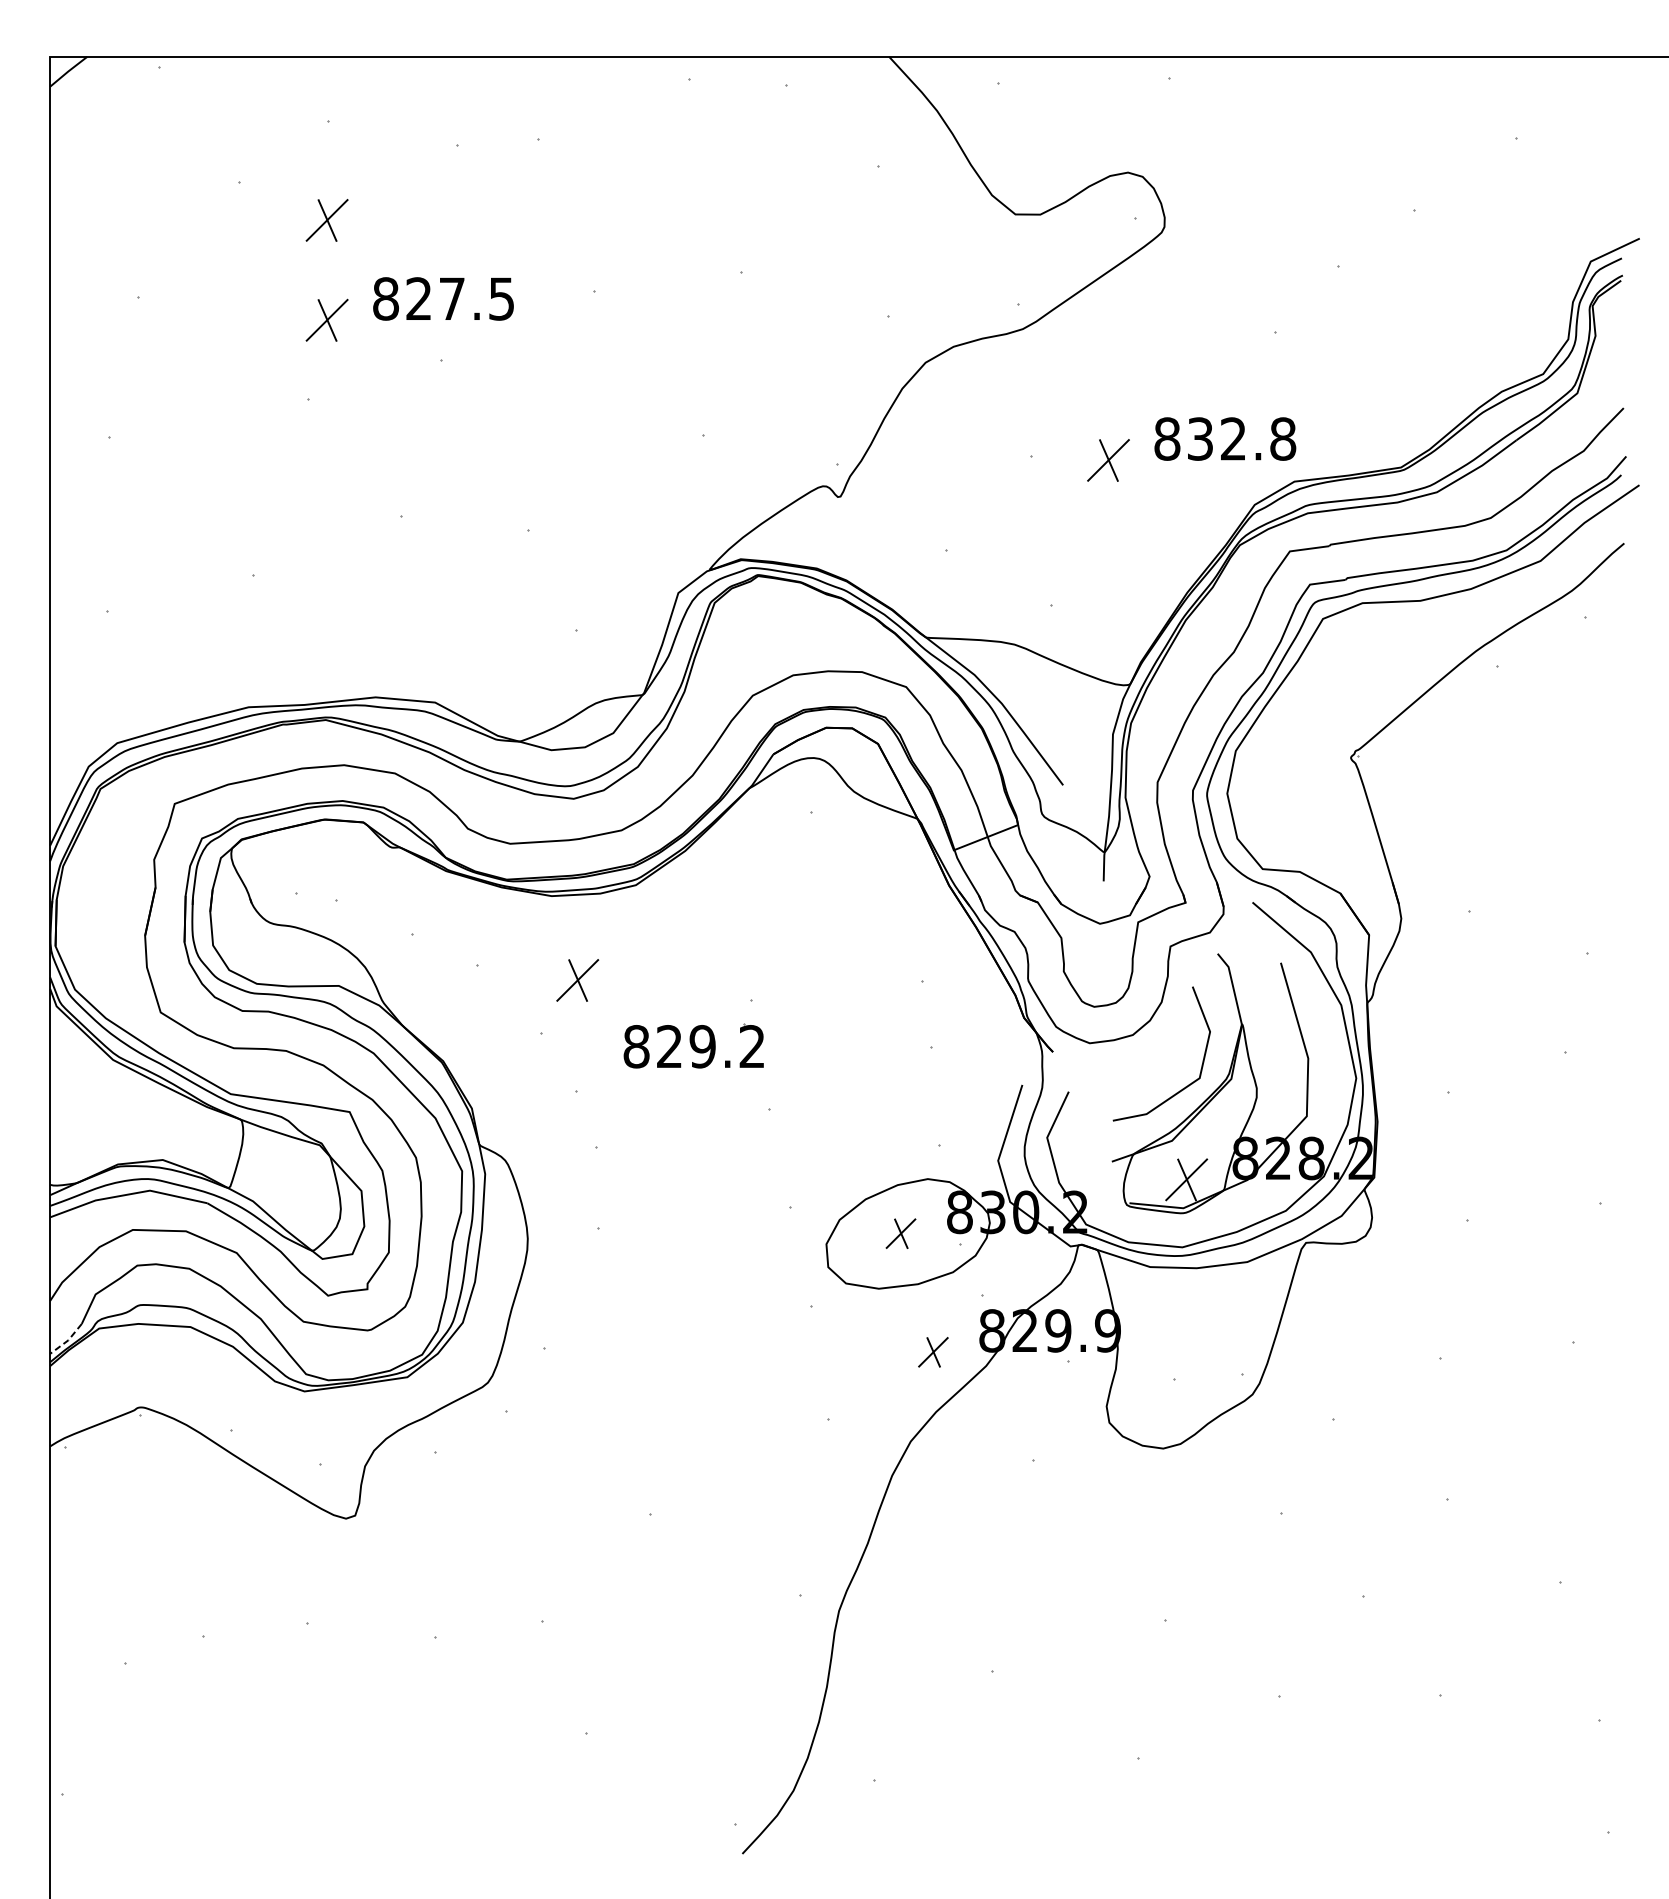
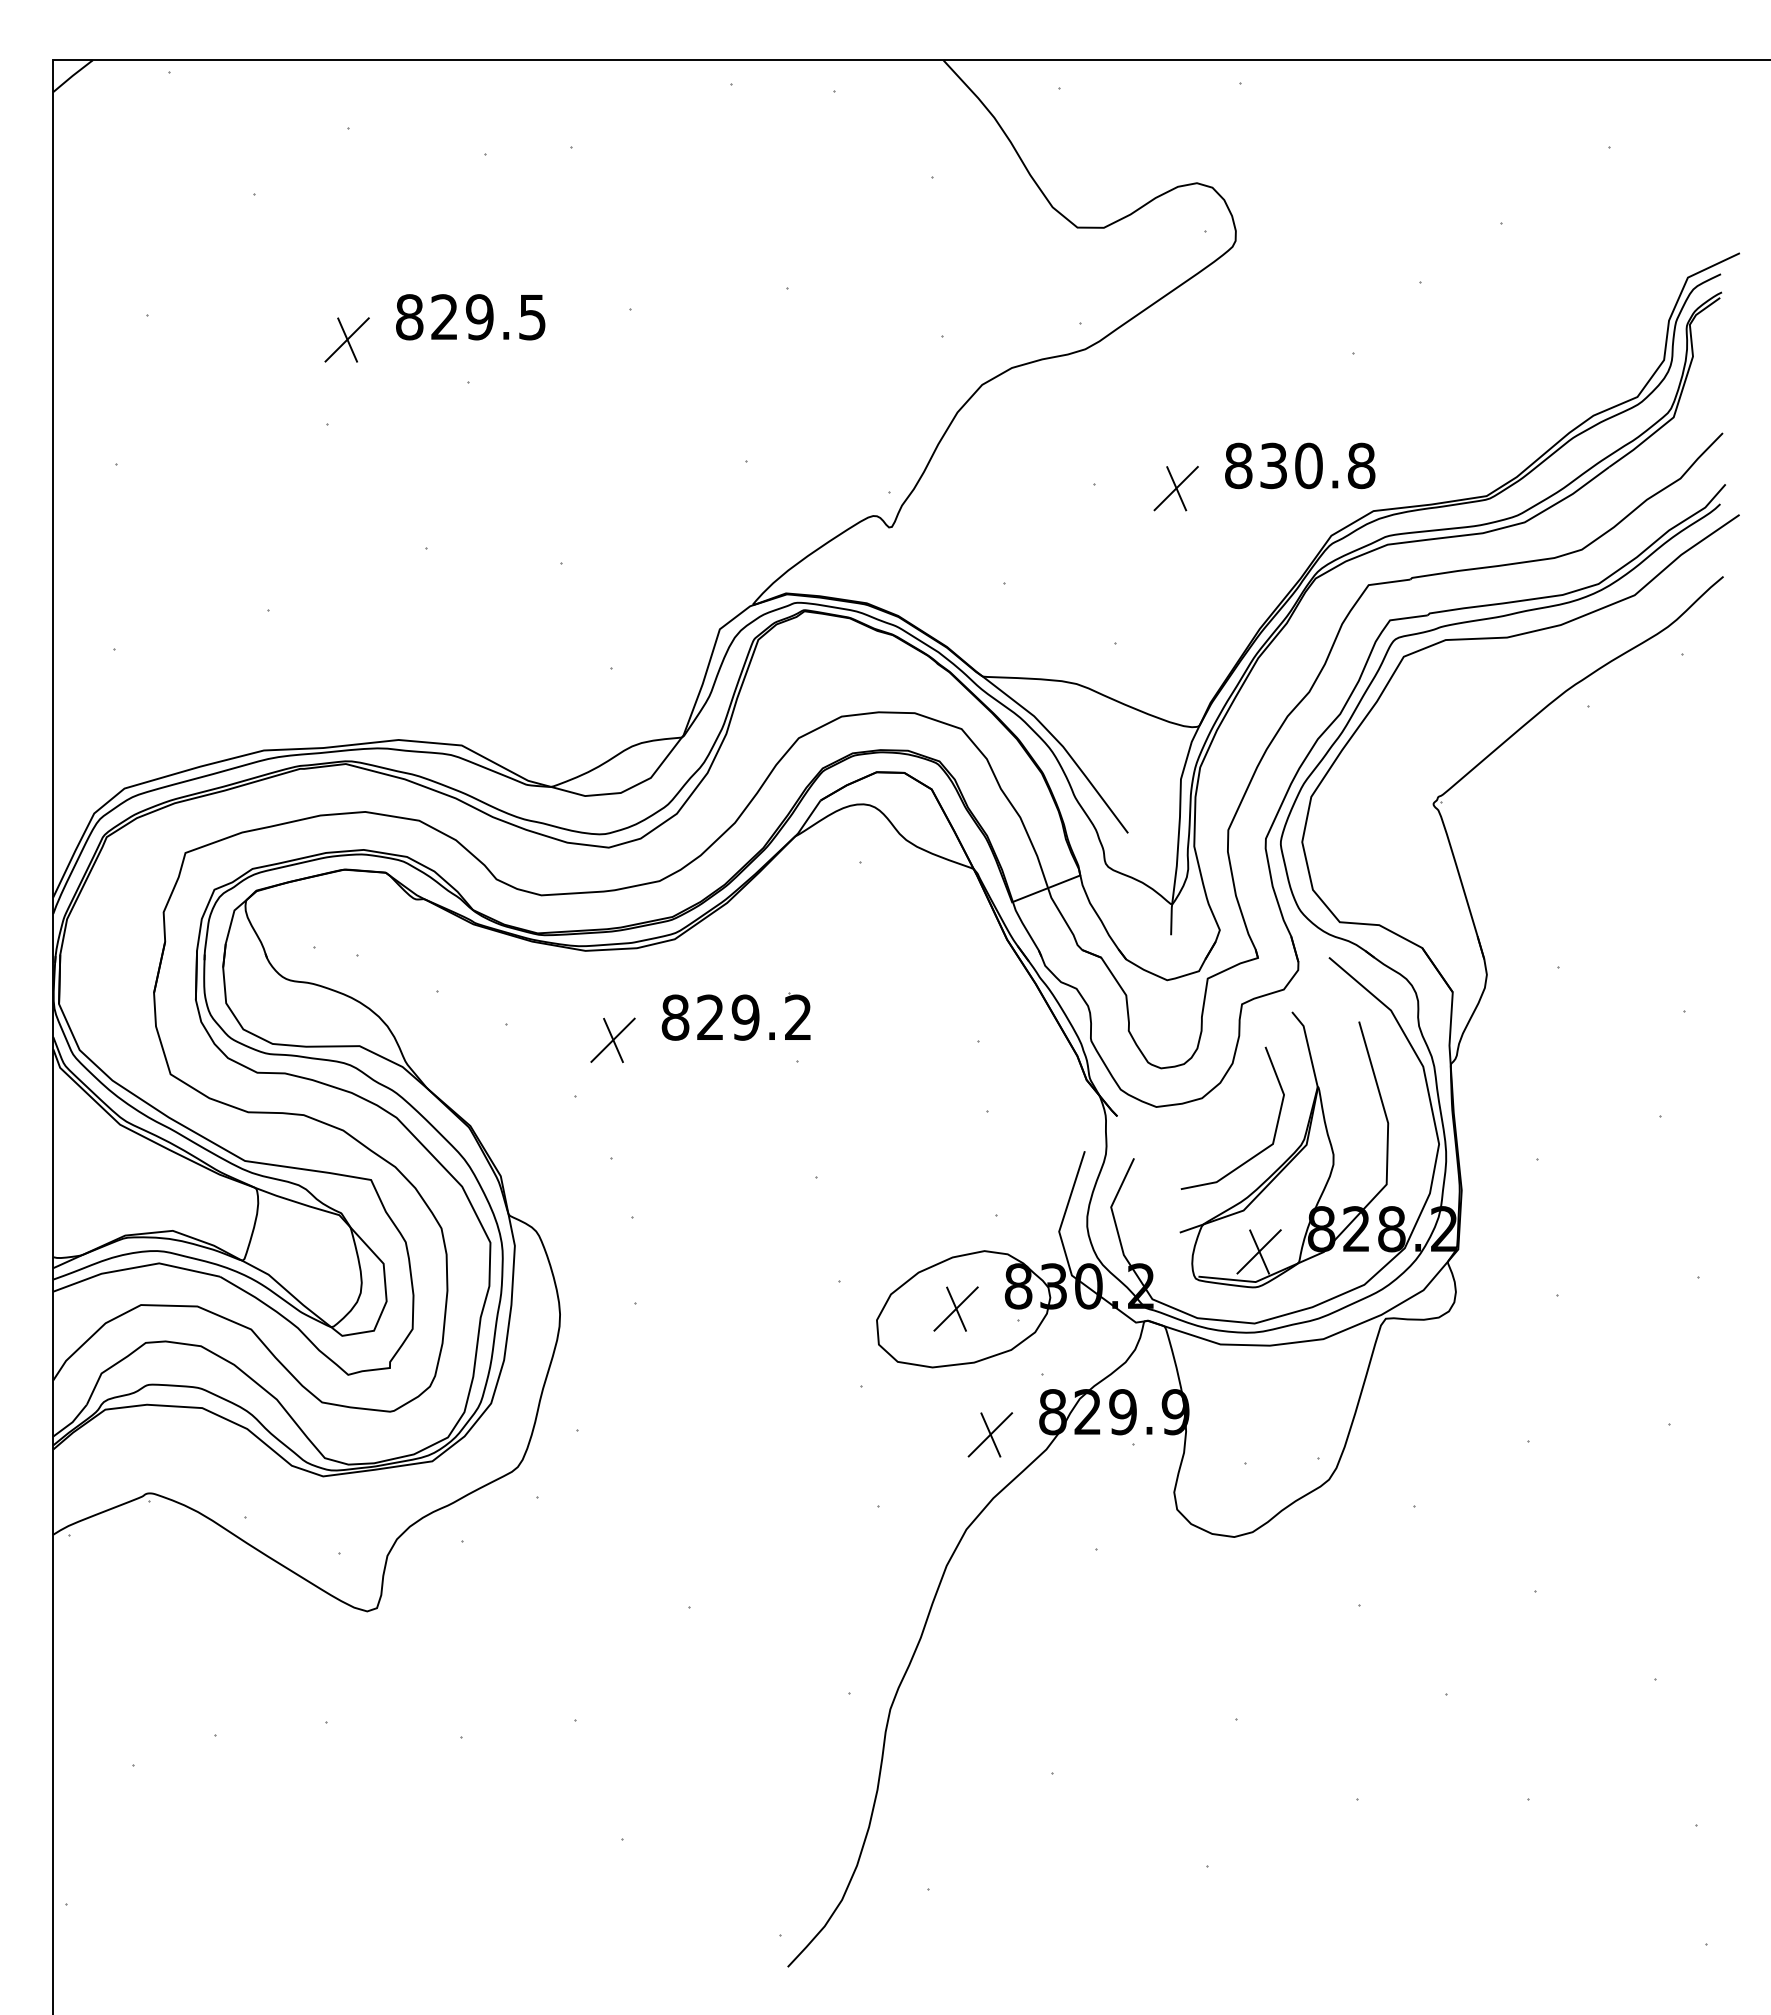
part: (326, 220) -> (346, 233), removed
text: (451, 299) -> (479, 317), 827.5 -> 829.5
text: (1233, 438) -> (1308, 465), 832.8 -> 830.8
part: (693, 1045) -> (735, 1016), moved
part: (900, 1233) -> (955, 1308), size x1.43
line: (67, 1340) -> (71, 1422), dashed -> solid
part: (933, 1351) -> (990, 1434), size x1.43

